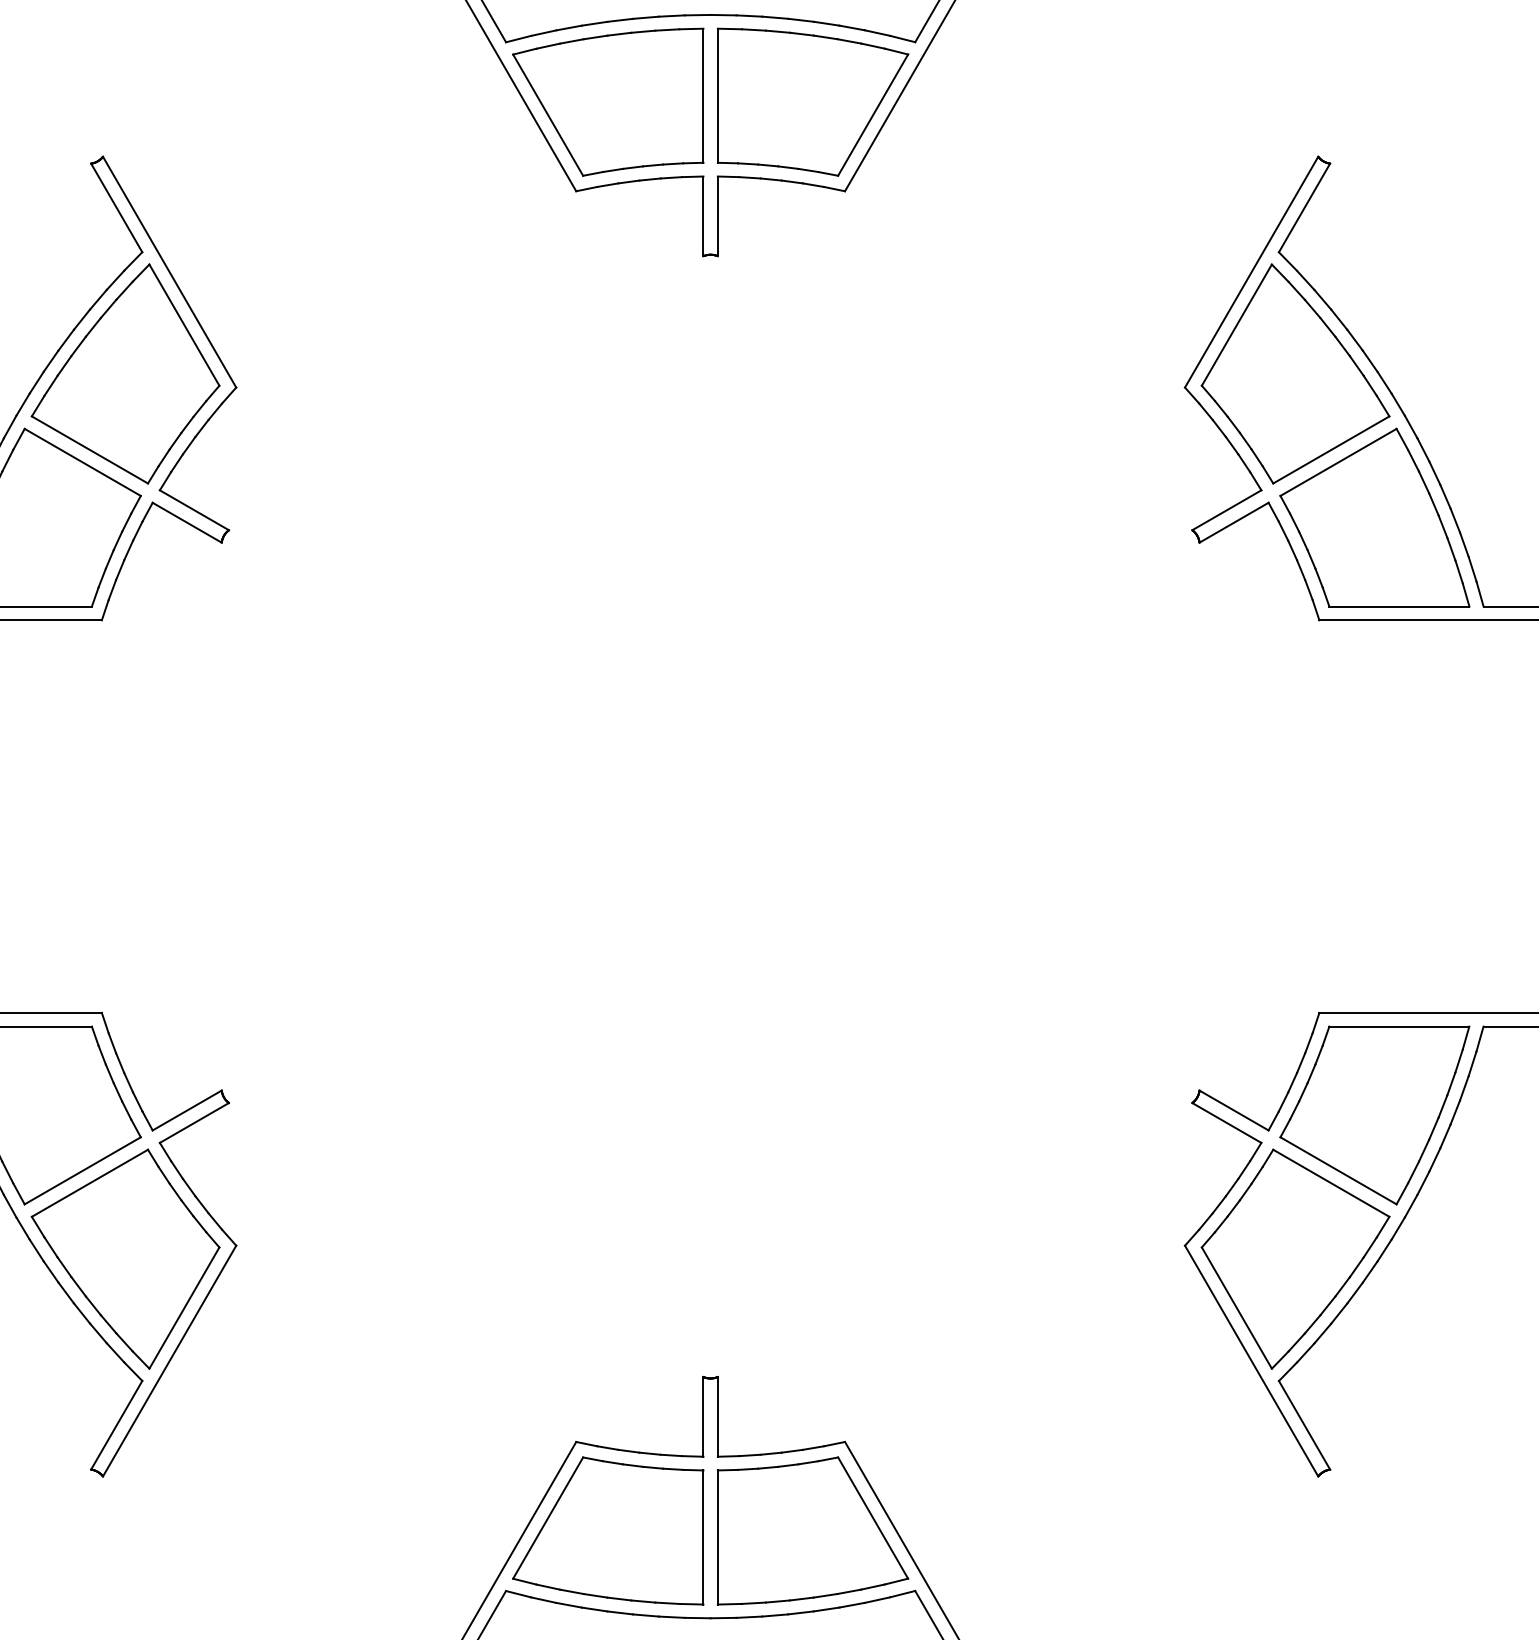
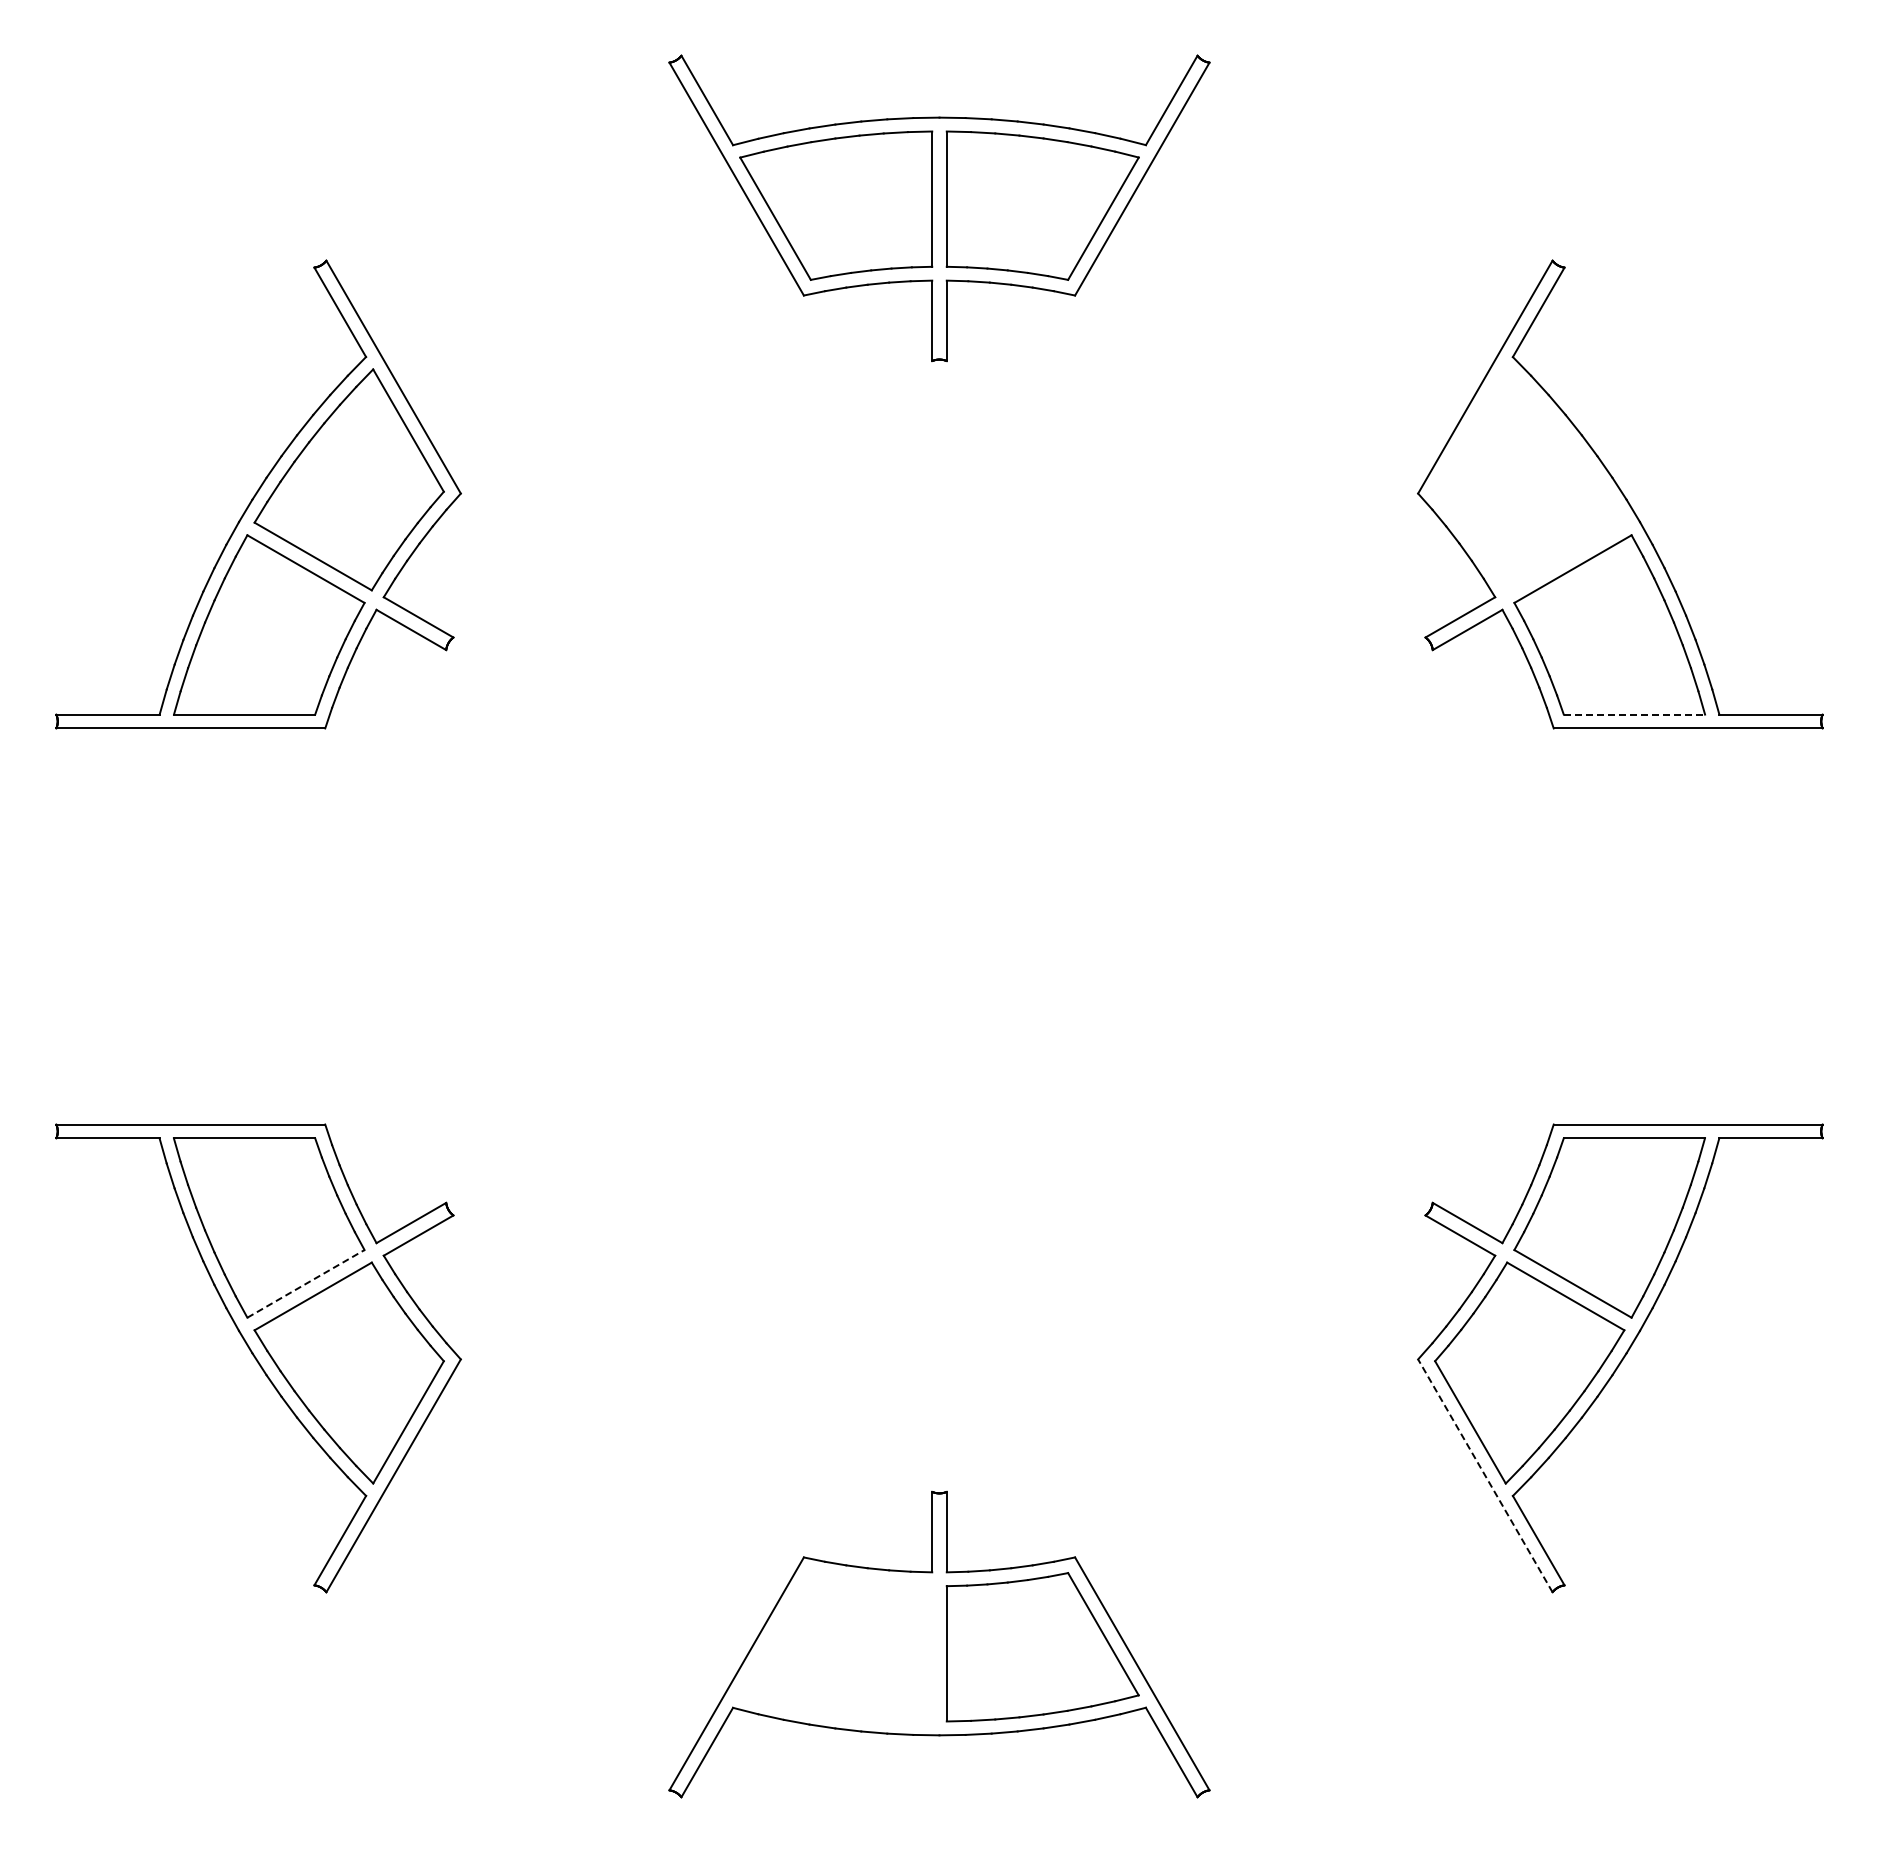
part: (1295, 373) -> (1529, 479), removed
line: (1399, 606) -> (1634, 714), solid -> dashed
line: (82, 1170) -> (305, 1283), solid -> dashed
line: (1251, 1360) -> (1485, 1475), solid -> dashed
part: (608, 1531) -> (836, 1647), removed

